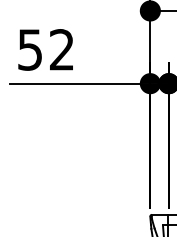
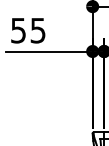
text: (60, 49) -> (37, 30), 52 -> 55

